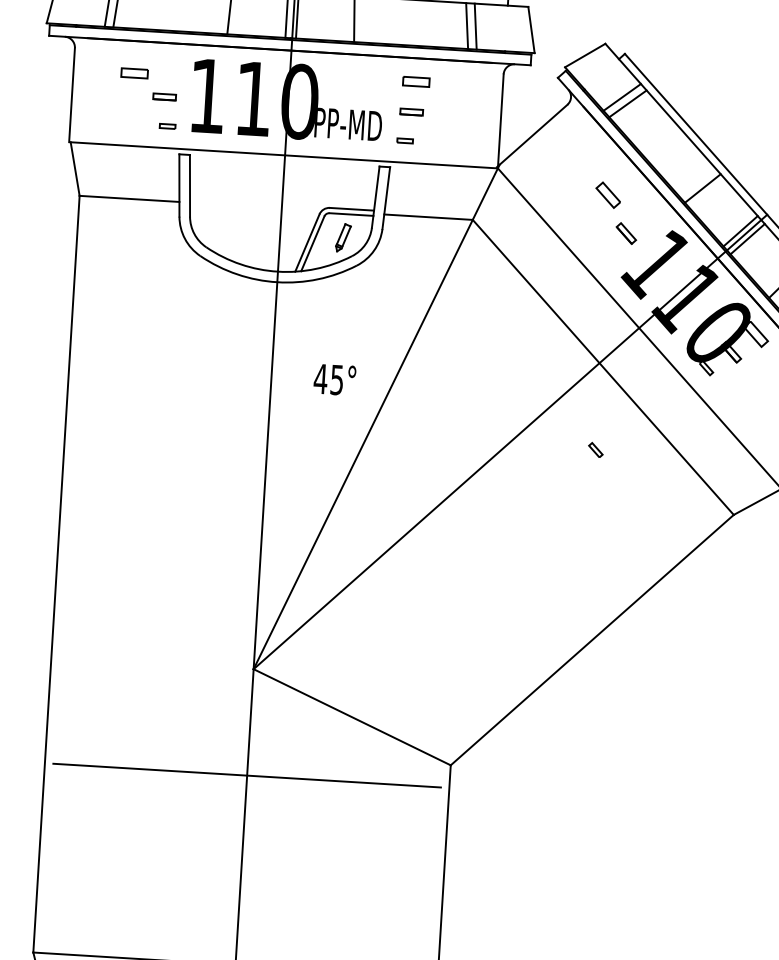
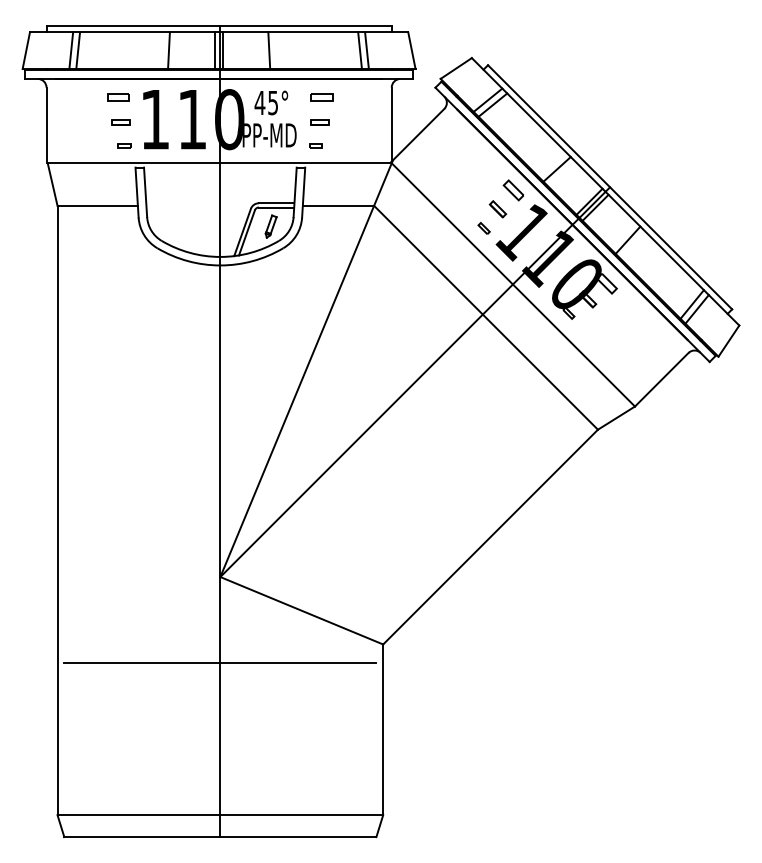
part: (134, 72) -> (118, 97), moved
part: (608, 195) -> (513, 190), moved
text: (335, 379) -> (271, 102), moved
part: (595, 450) -> (483, 228), moved

